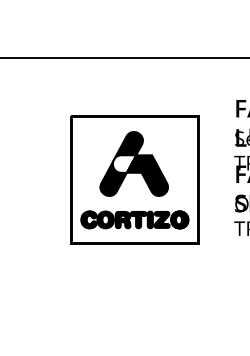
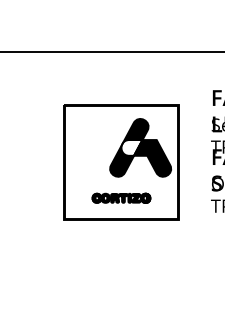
part: (133, 163) -> (139, 147), moved
part: (134, 219) -> (121, 197), size x0.6

